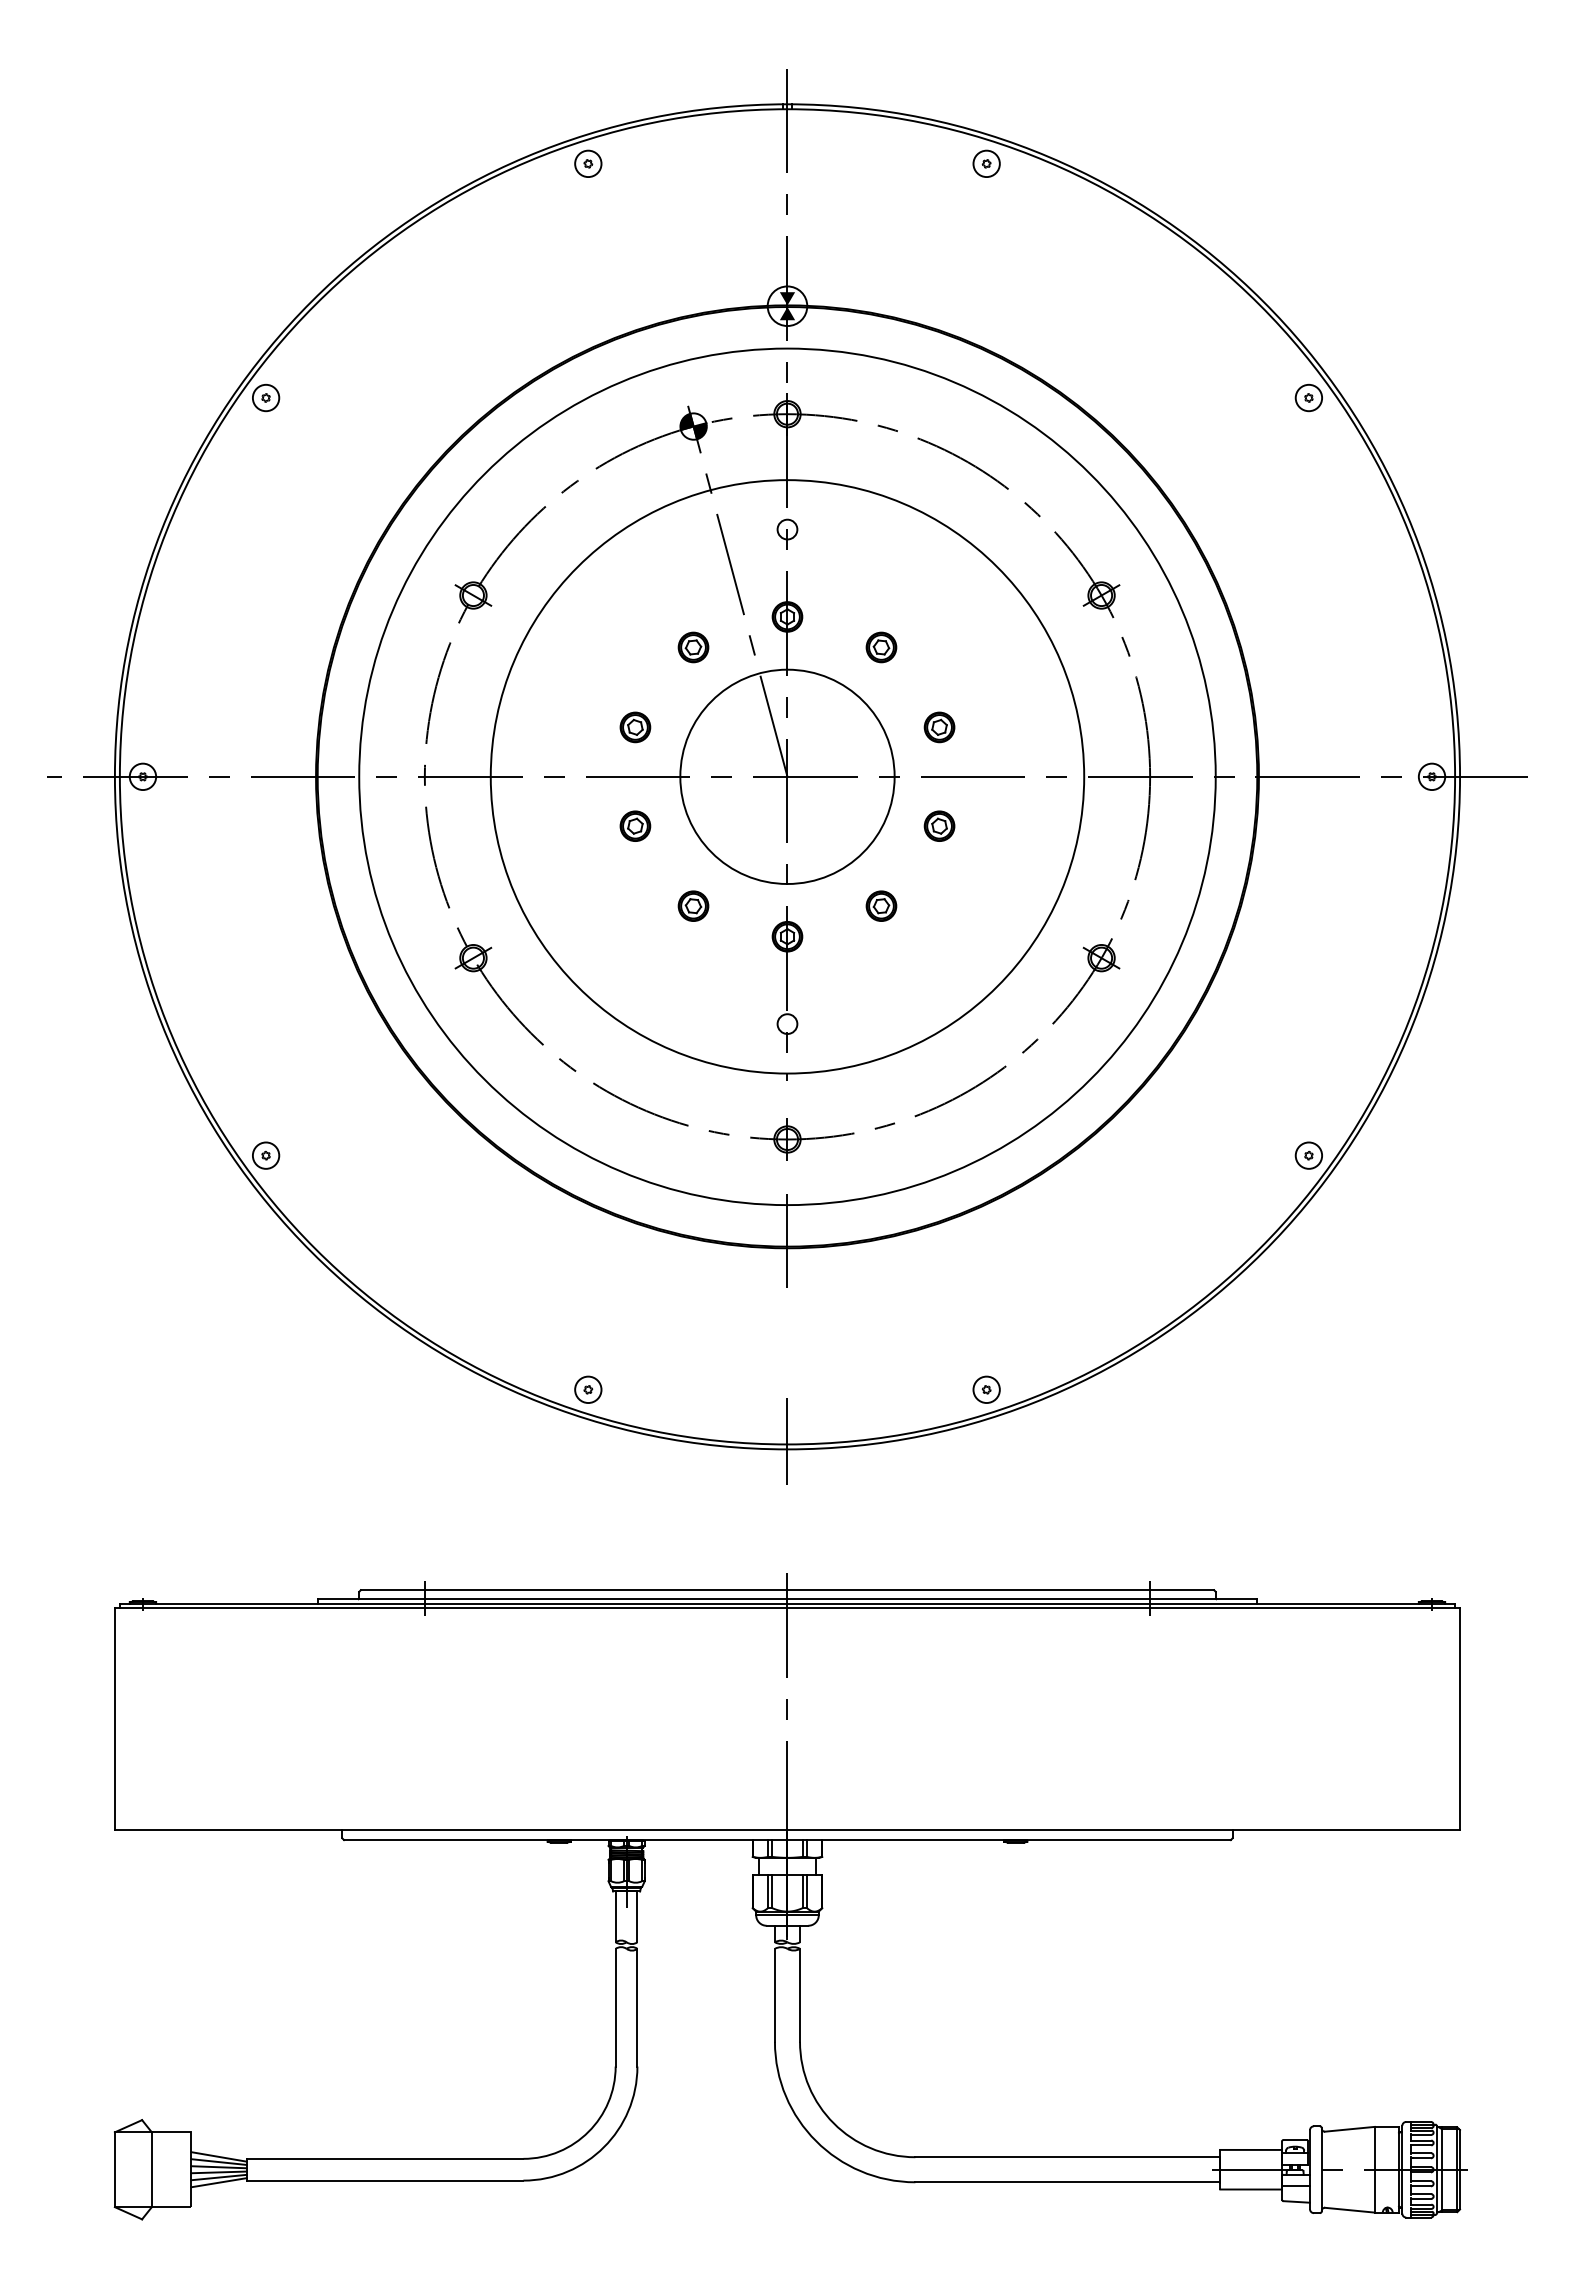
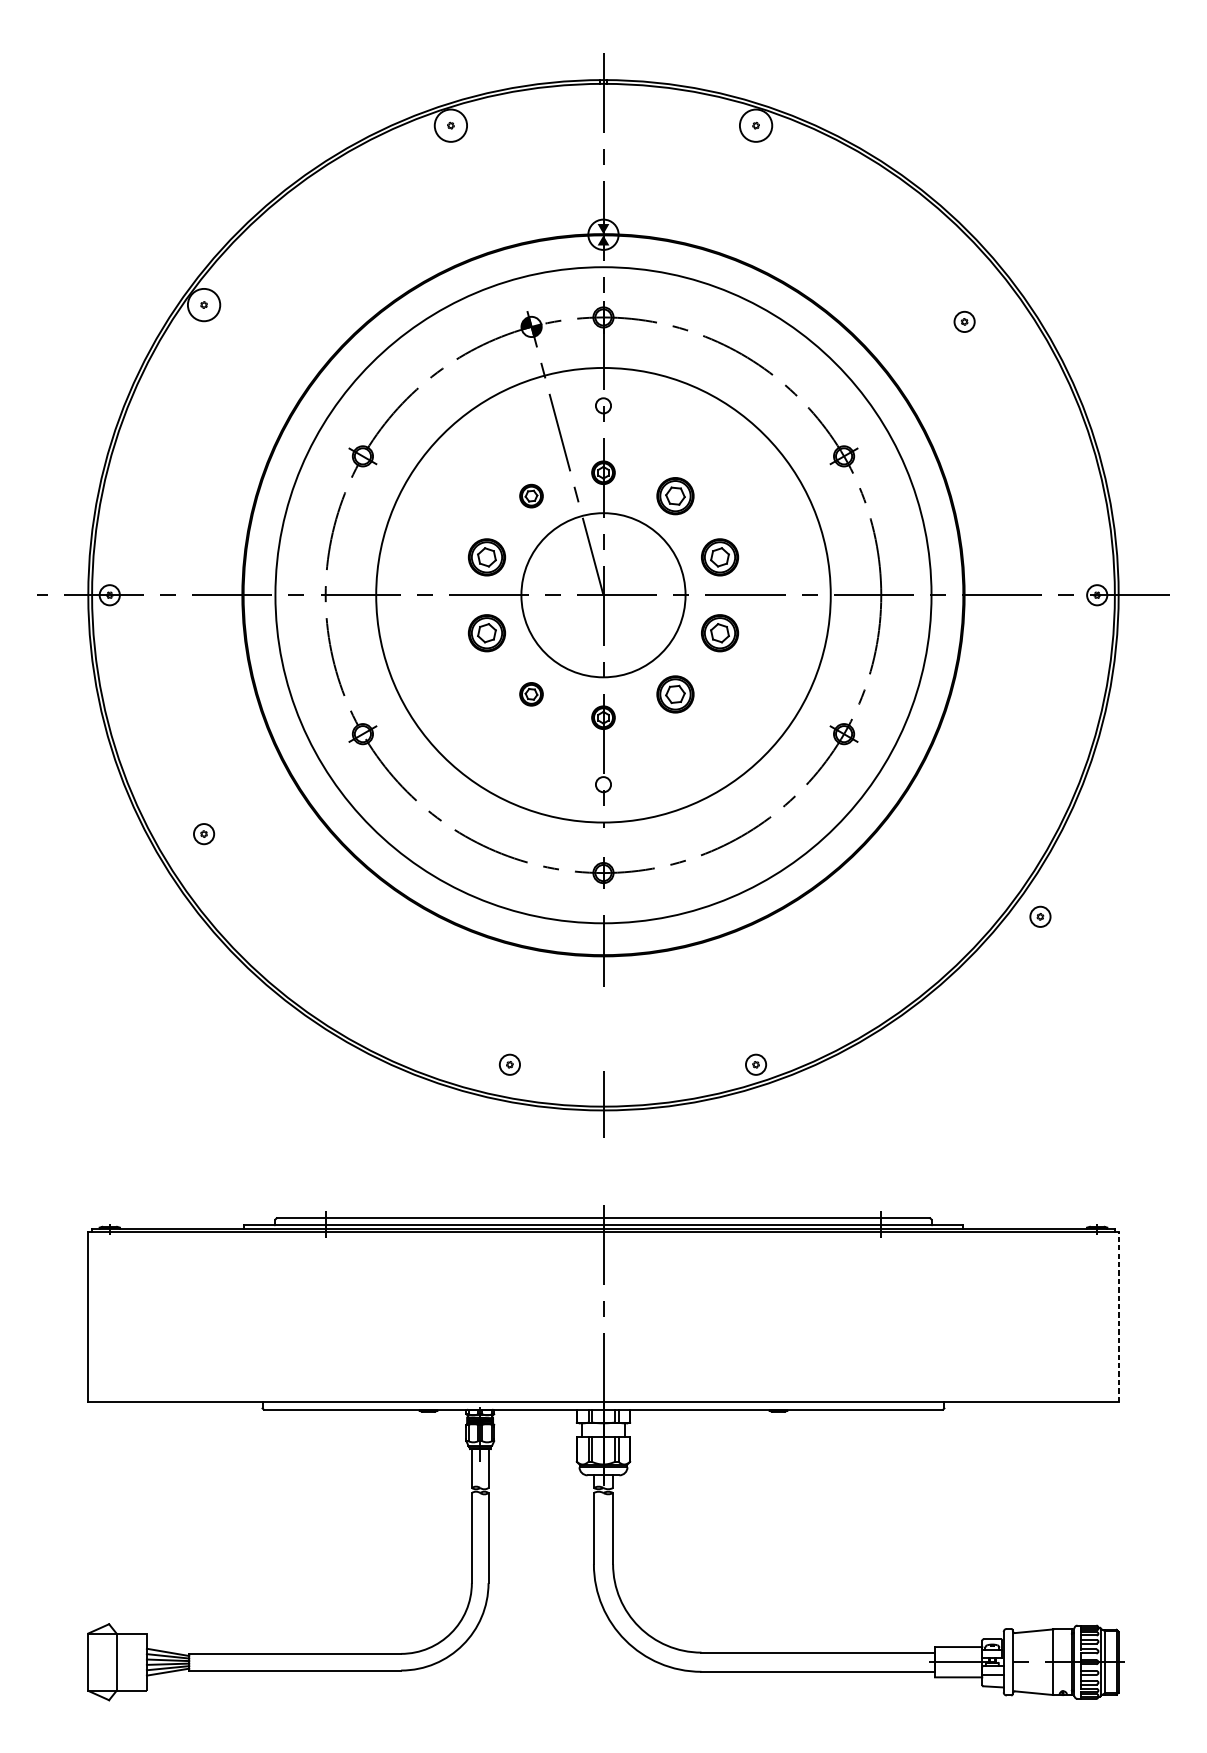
circle: (588, 163) -> (451, 125), size x1.6
circle: (986, 163) -> (755, 125), size x1.6
circle: (265, 397) -> (203, 304), size x1.6
part: (1308, 397) -> (964, 321), moved
part: (881, 647) -> (675, 496), size x1.6
part: (635, 727) -> (487, 557), size x1.6
part: (939, 727) -> (719, 557), size x1.6
part: (635, 825) -> (487, 632), size x1.6
part: (939, 825) -> (719, 632), size x1.6
part: (881, 905) -> (675, 693), size x1.6
part: (266, 1155) -> (204, 833), moved
part: (1308, 1155) -> (1040, 916), moved
part: (588, 1389) -> (510, 1064), moved
line: (1460, 1718) -> (1119, 1316), solid -> dashed

